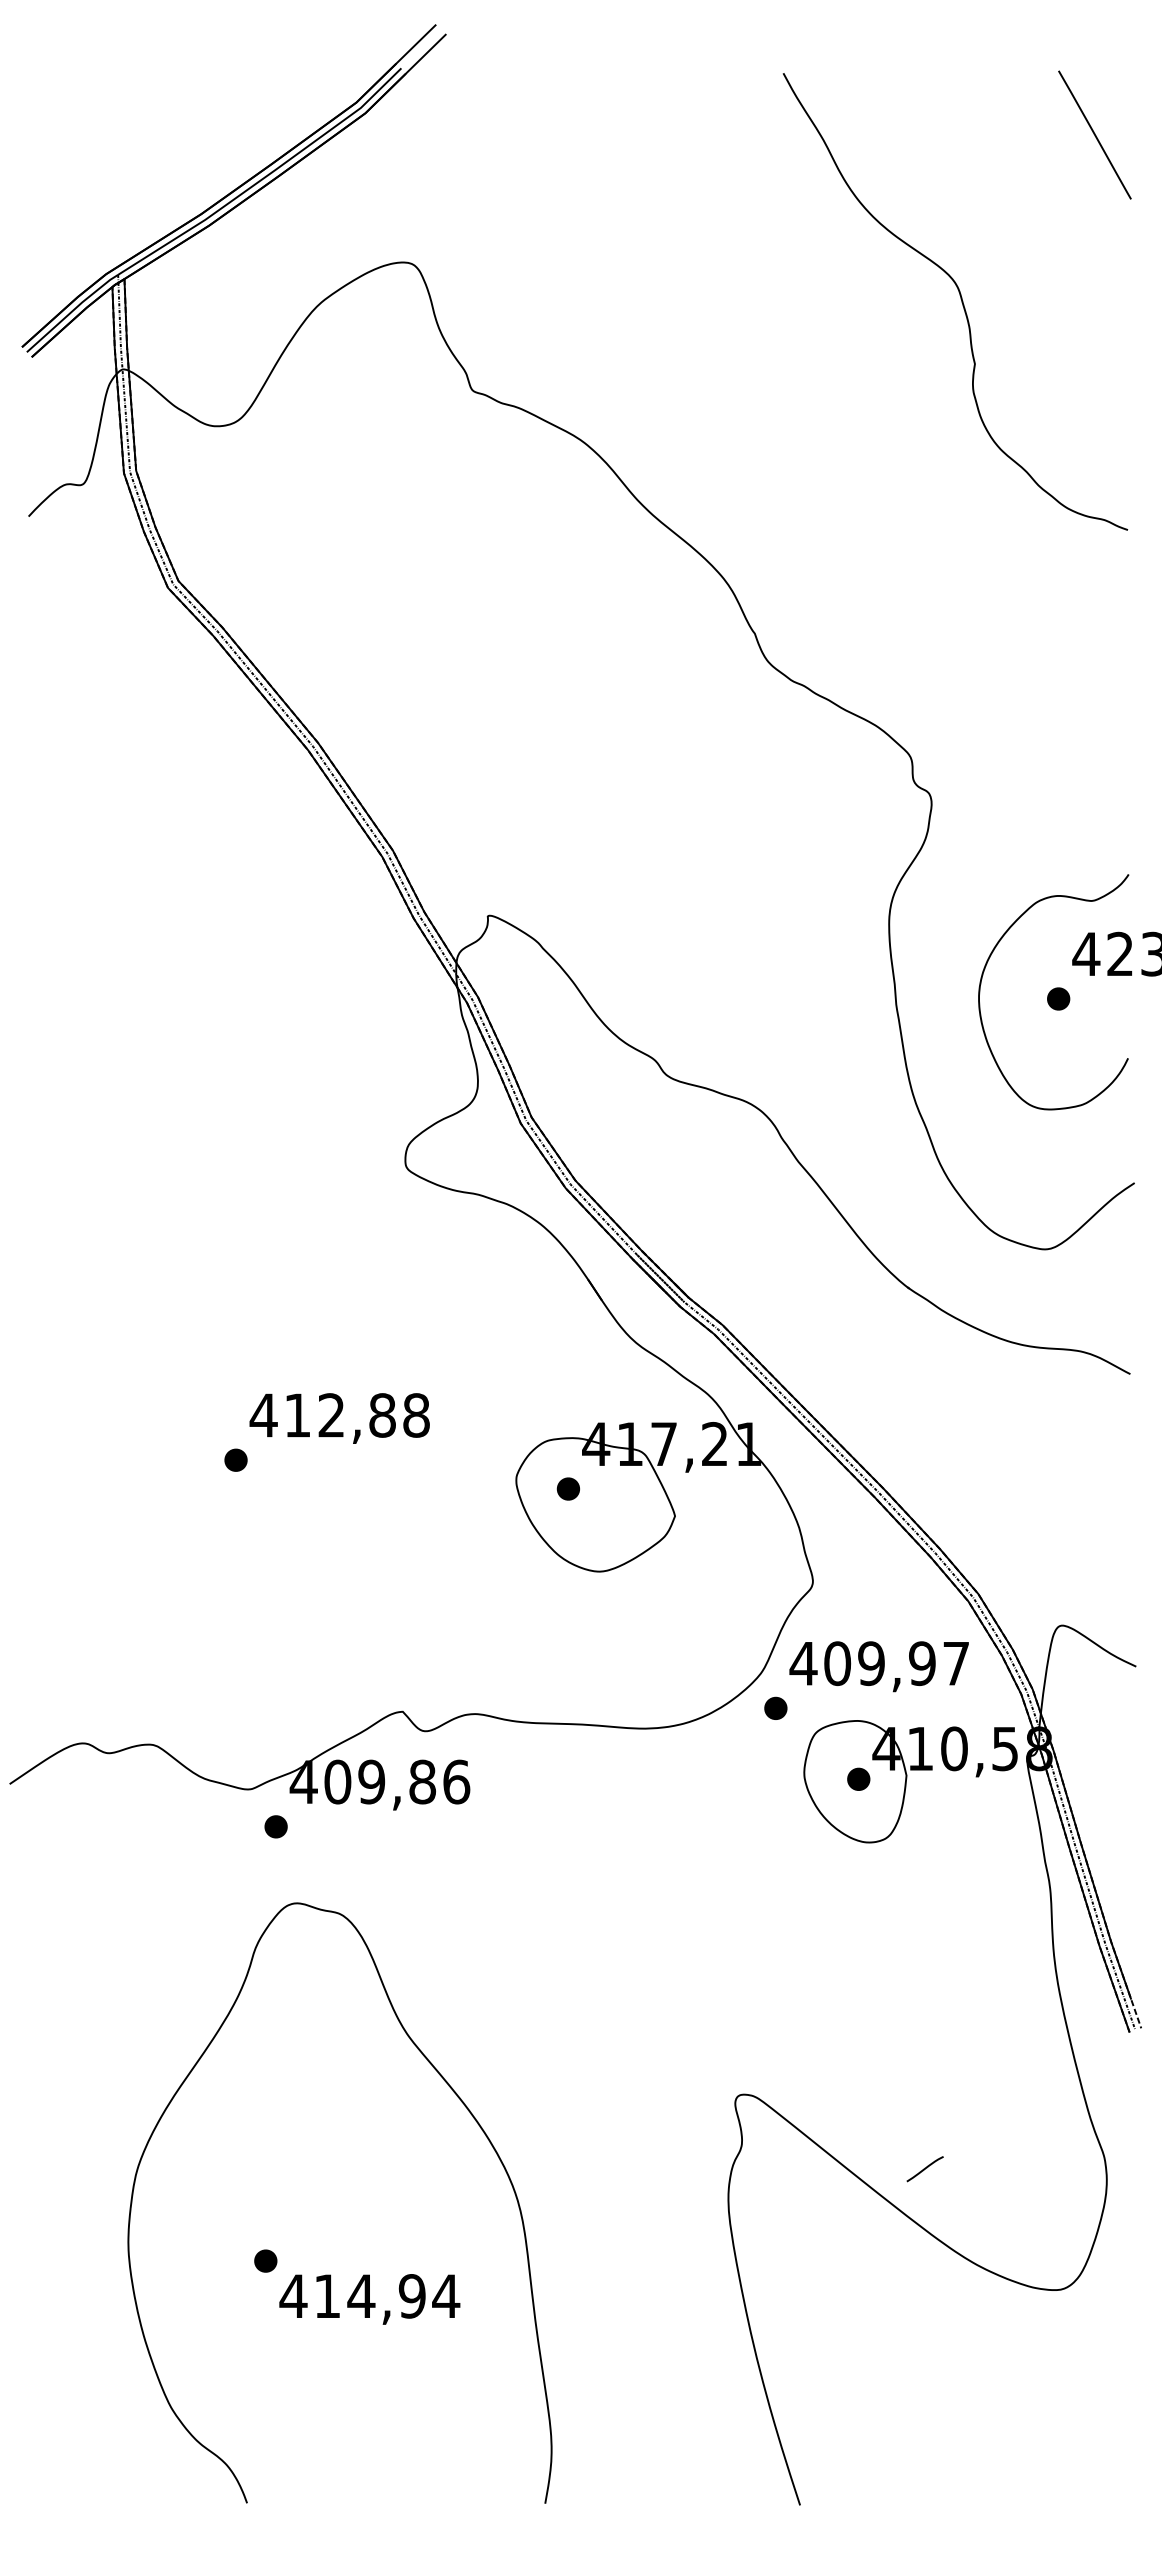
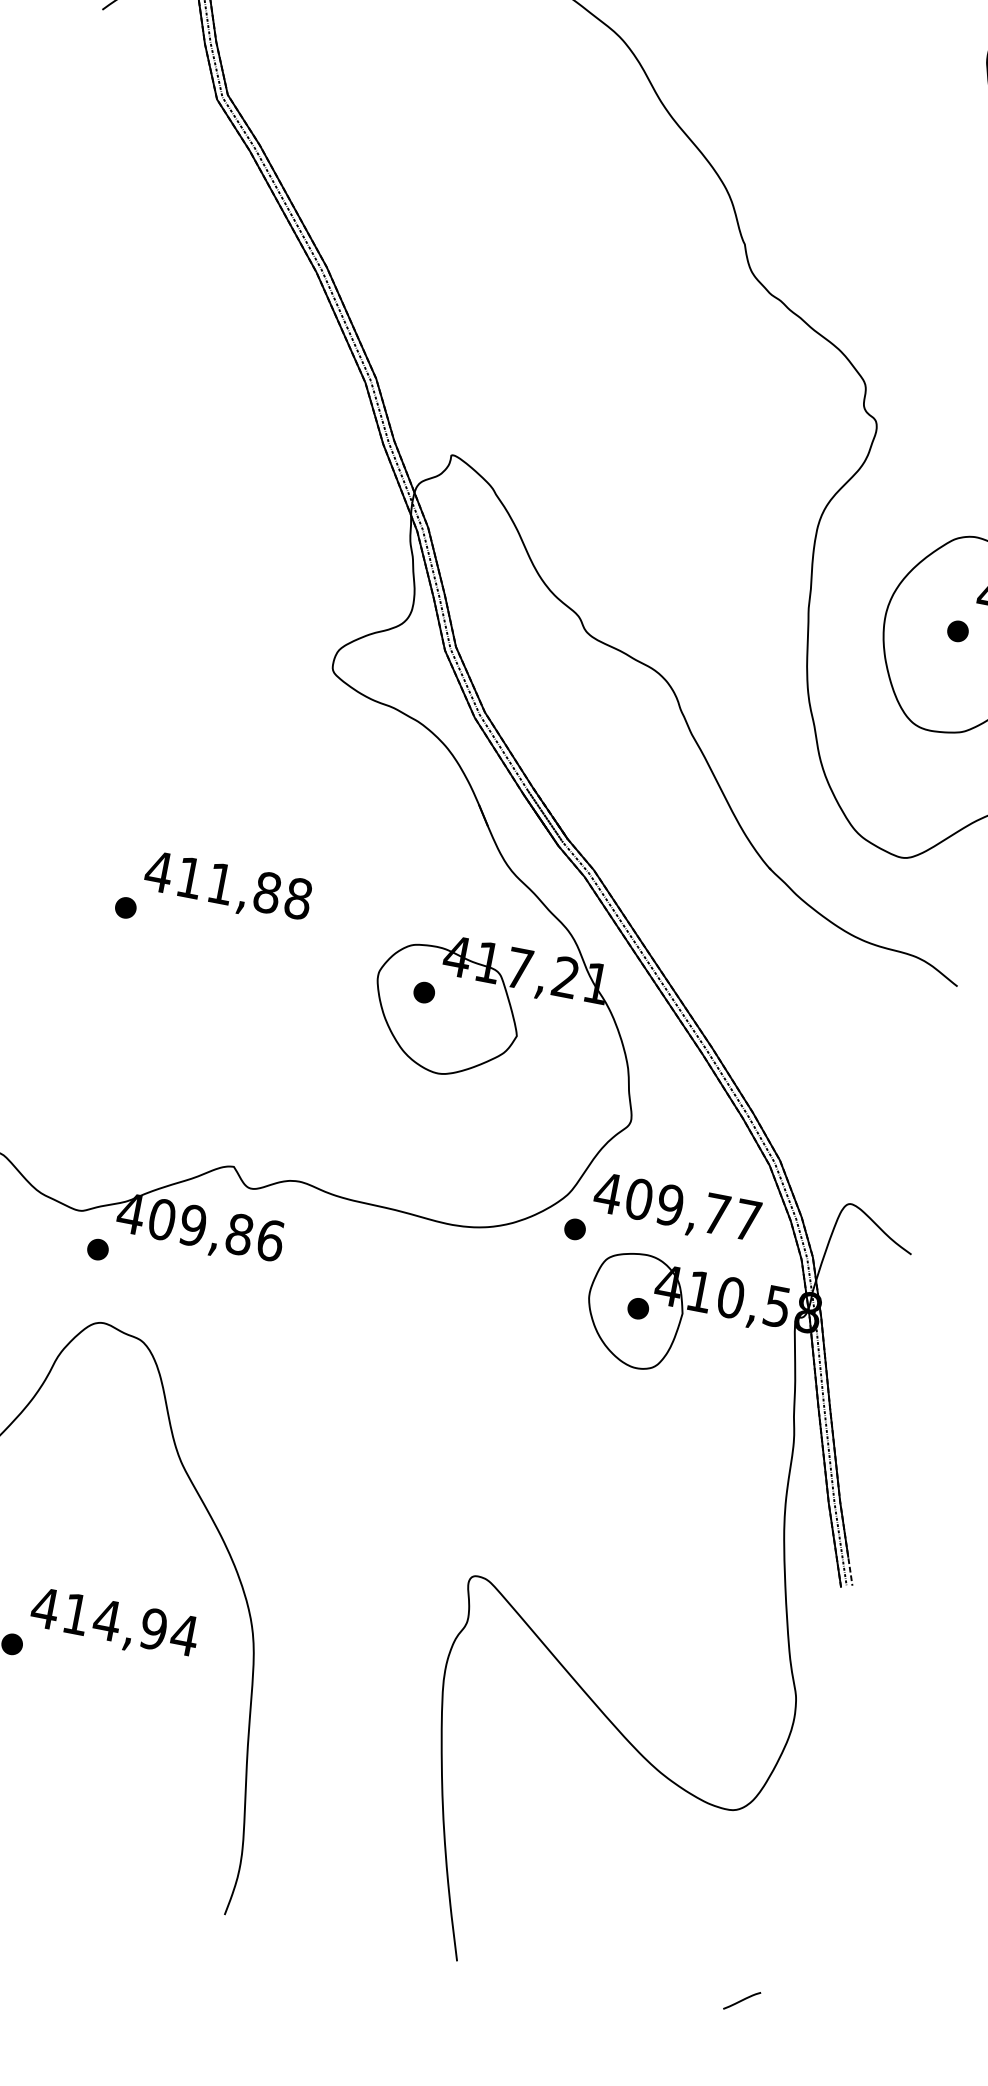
text: (330, 1415) -> (219, 883), 412,88 -> 411,88
text: (922, 1663) -> (716, 1214), 409,97 -> 409,77
line: (924, 2169) -> (741, 2001), moved
text: (369, 2299) -> (114, 1624), moved

